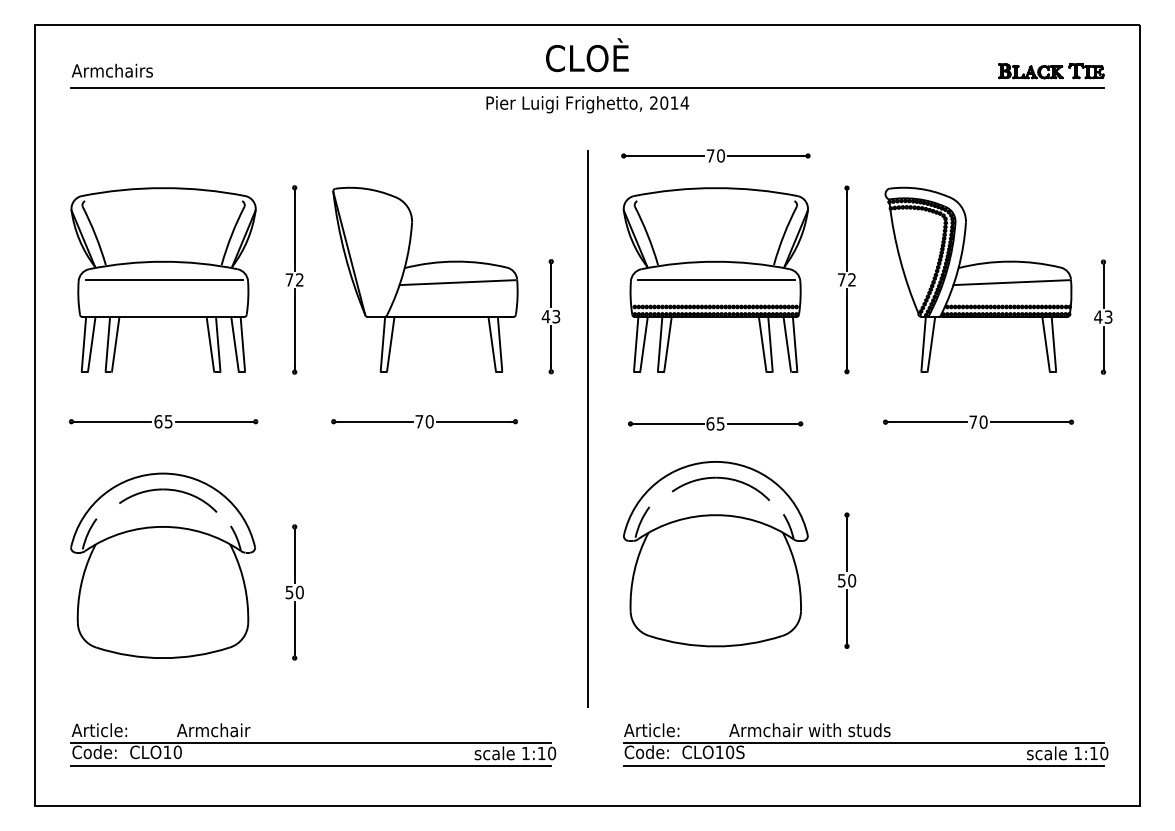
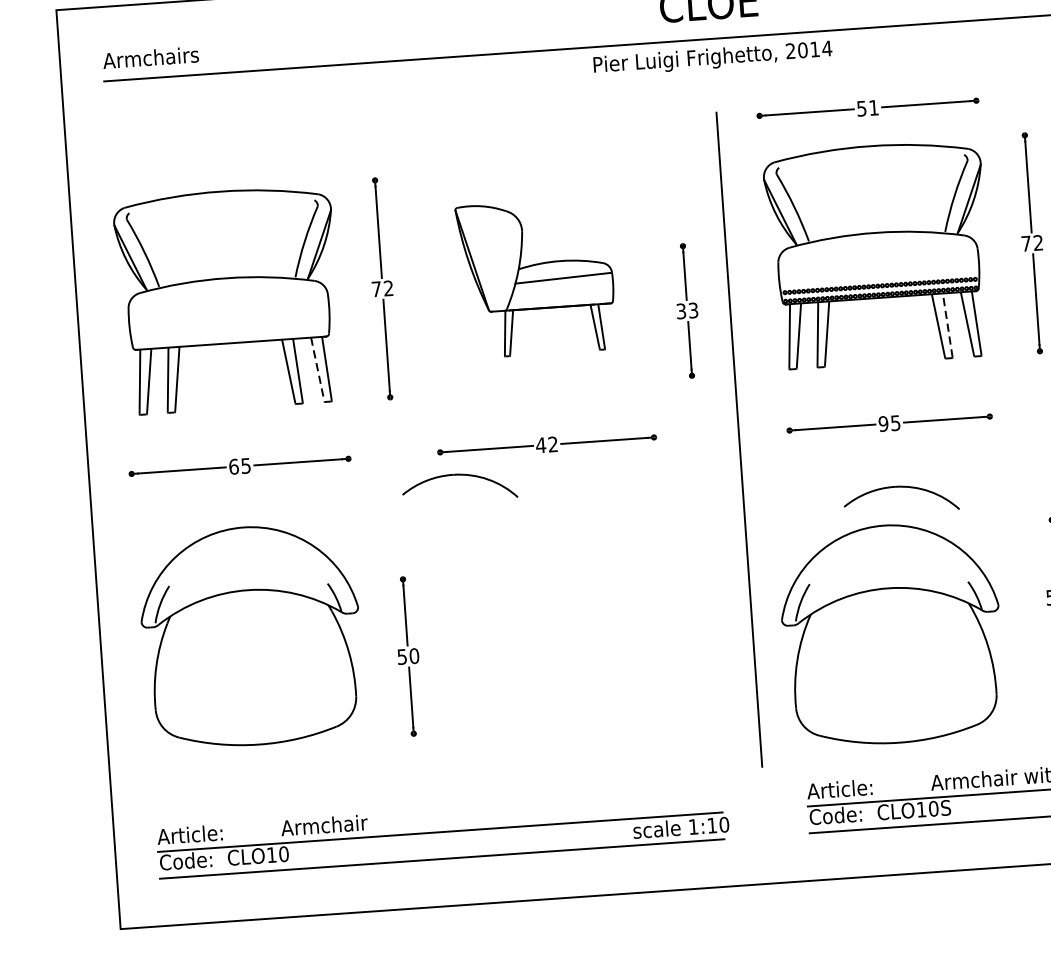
text: (715, 155) -> (867, 107), 70 -> 51
part: (425, 279) -> (536, 277), size x0.7
line: (164, 280) -> (229, 300), removed
line: (716, 280) -> (878, 254), removed
text: (545, 316) -> (680, 311), 43 -> 33
line: (770, 343) -> (947, 324), solid -> dashed
line: (235, 344) -> (318, 369), solid -> dashed
text: (424, 421) -> (546, 444), 70 -> 42
text: (710, 423) -> (883, 423), 65 -> 95
part: (168, 490) -> (459, 475), moved
part: (715, 554) -> (891, 634), moved

